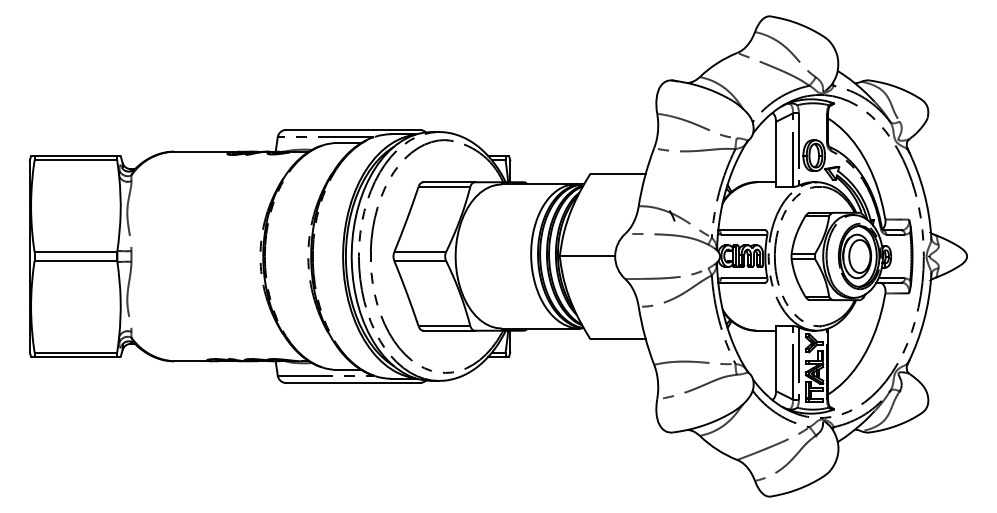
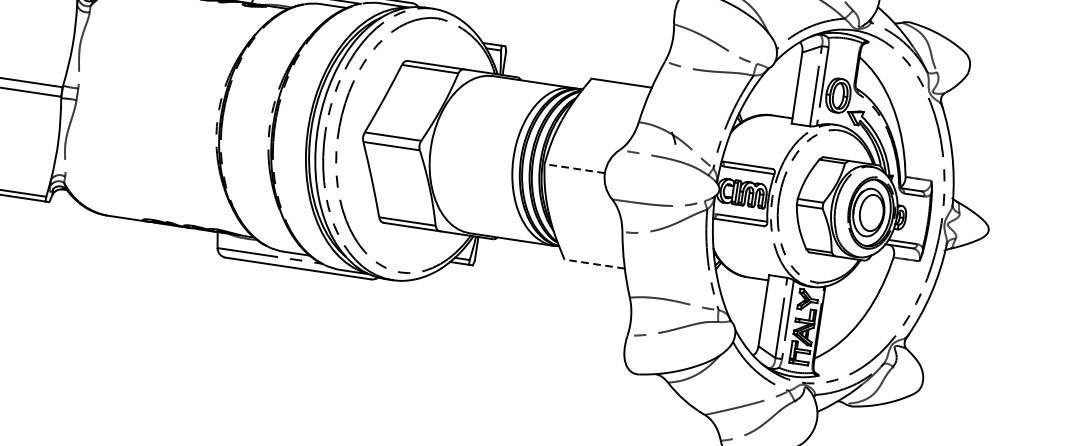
line: (587, 256) -> (574, 168), solid -> dashed
line: (618, 339) -> (595, 264), solid -> dashed

